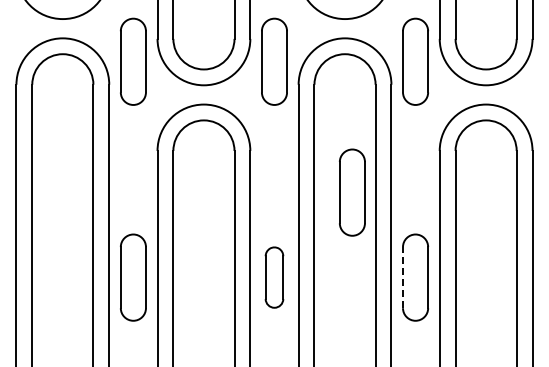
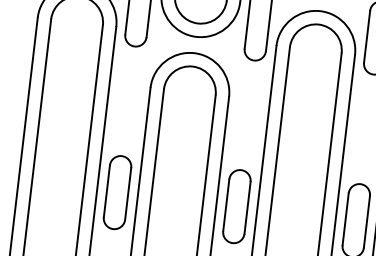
part: (352, 192) -> (311, 142), removed
part: (274, 277) -> (236, 206), size x1.43
line: (403, 277) -> (346, 219), dashed -> solid

